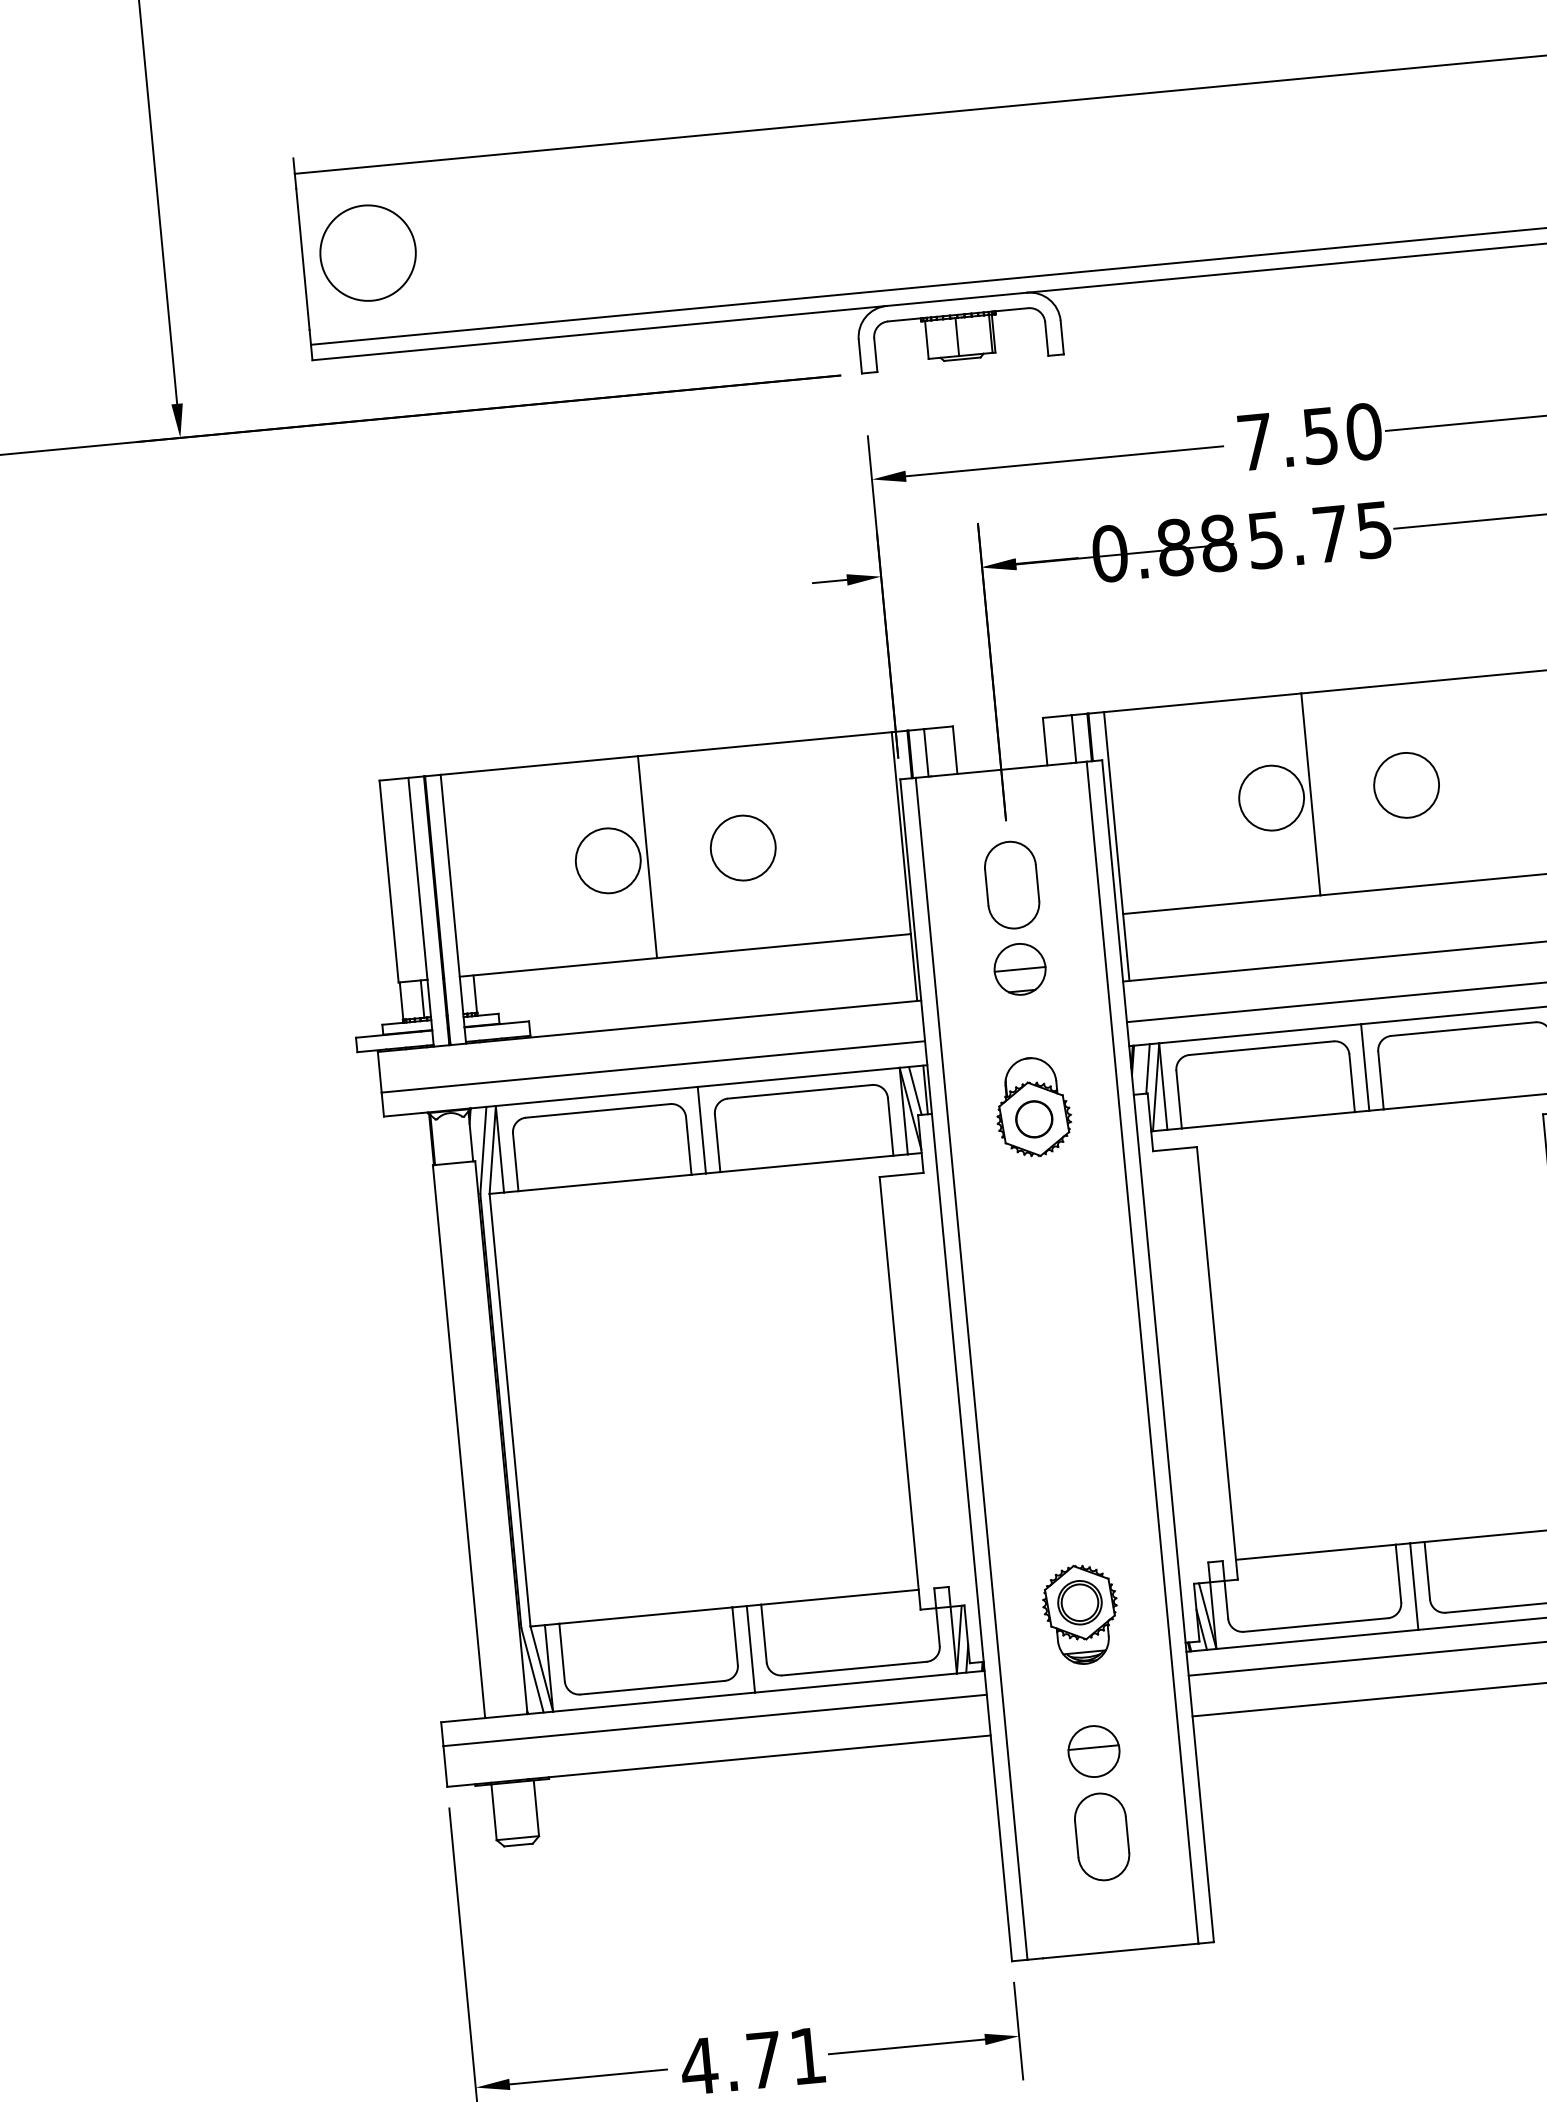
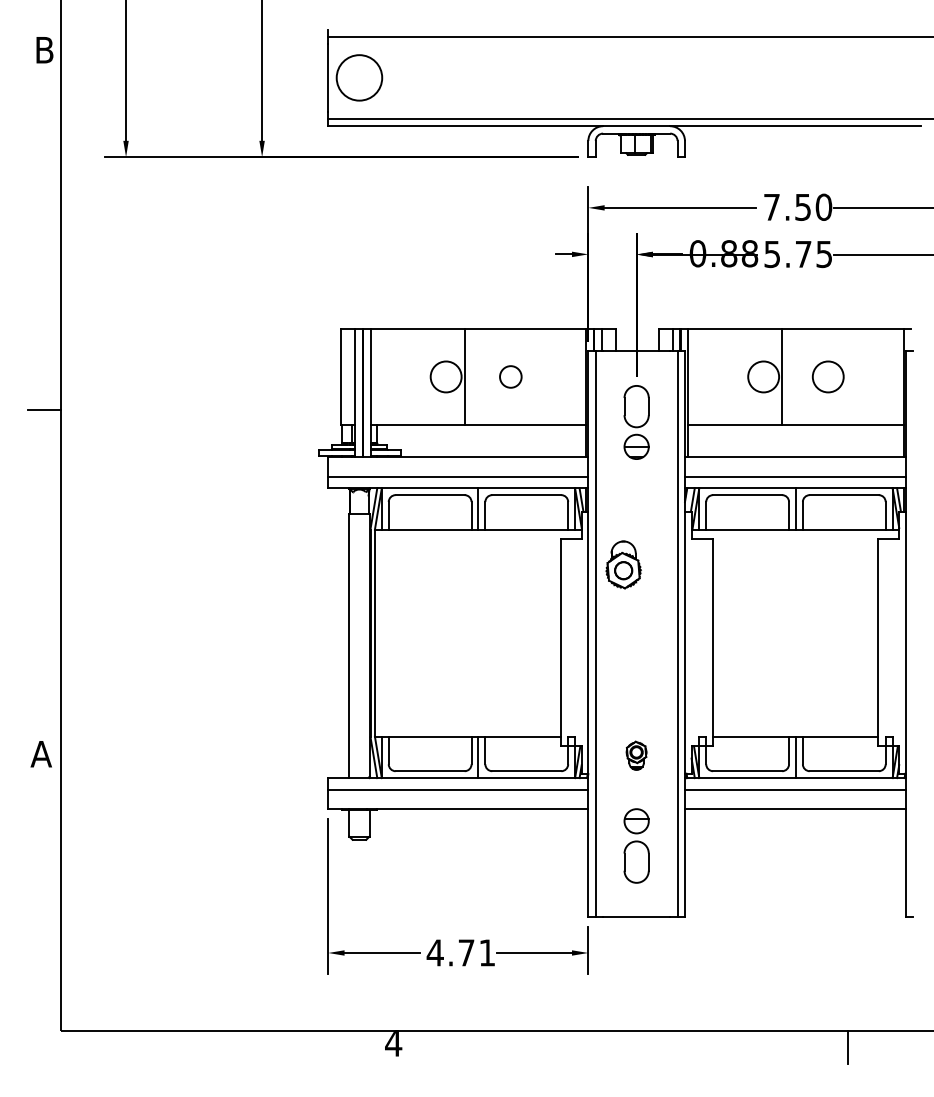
circle: (742, 847) -> (510, 376), size x0.7
part: (1032, 1106) -> (623, 564), moved
part: (1080, 1614) -> (636, 755), size x0.6

